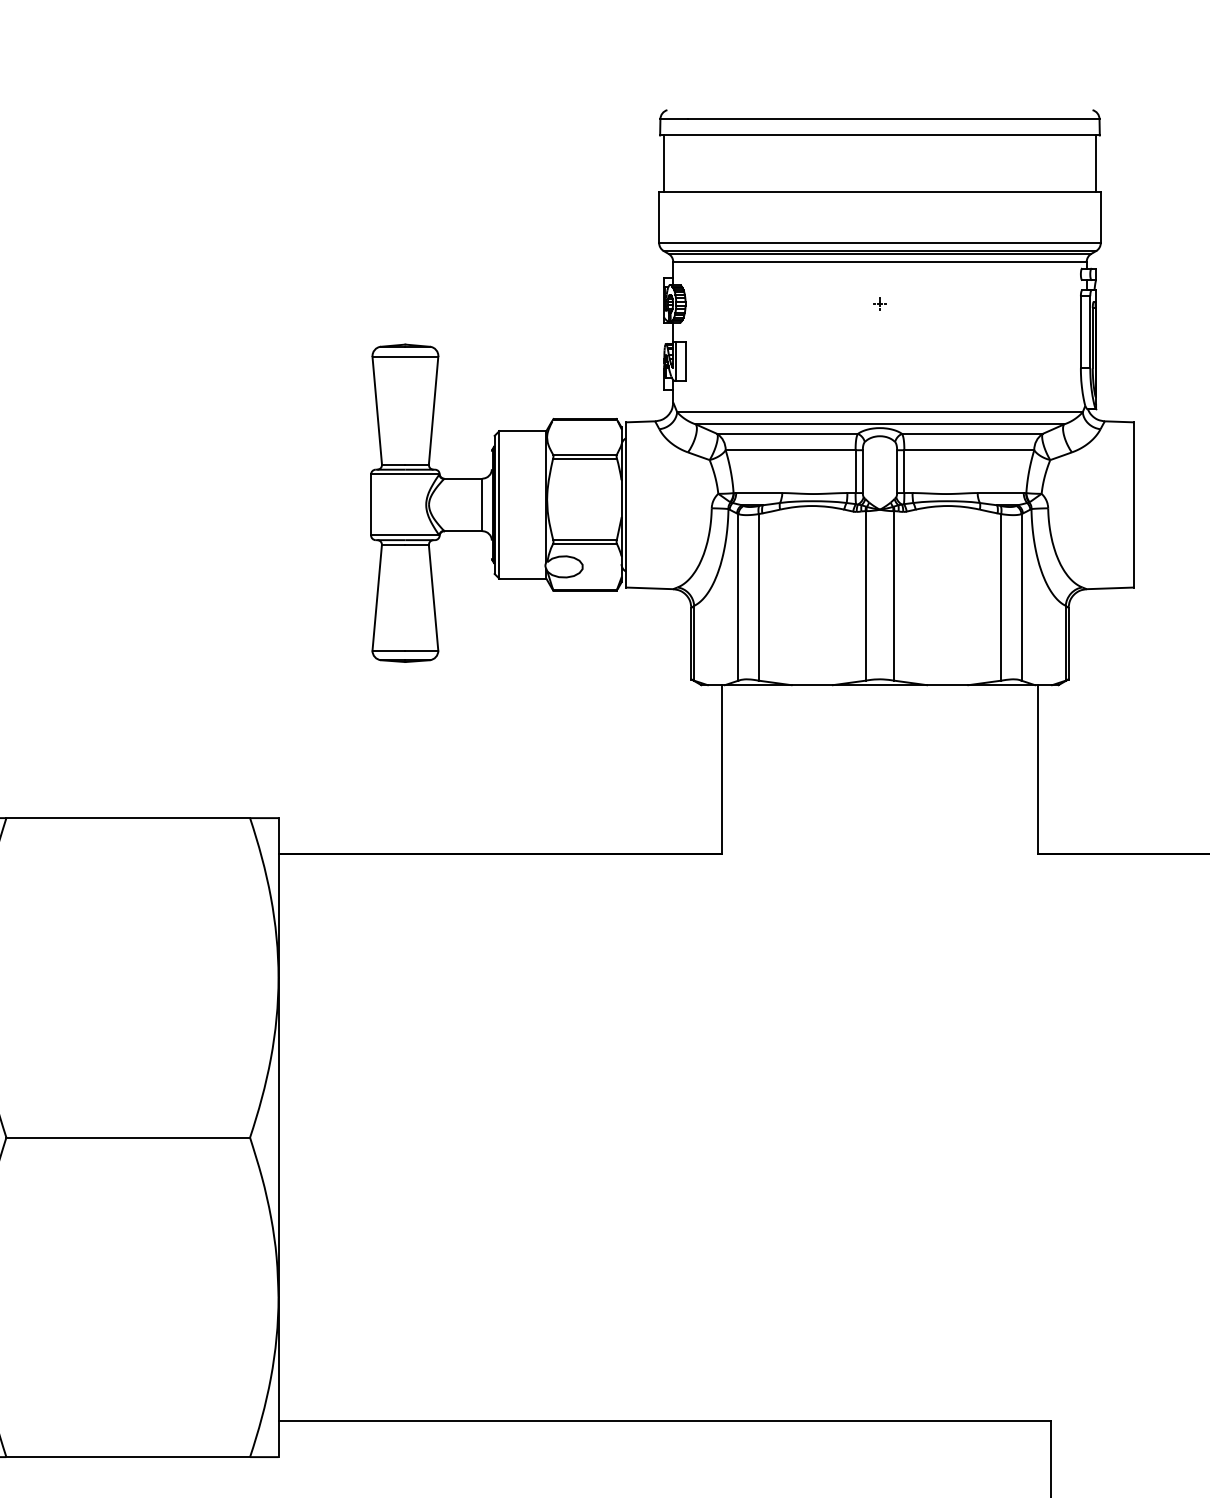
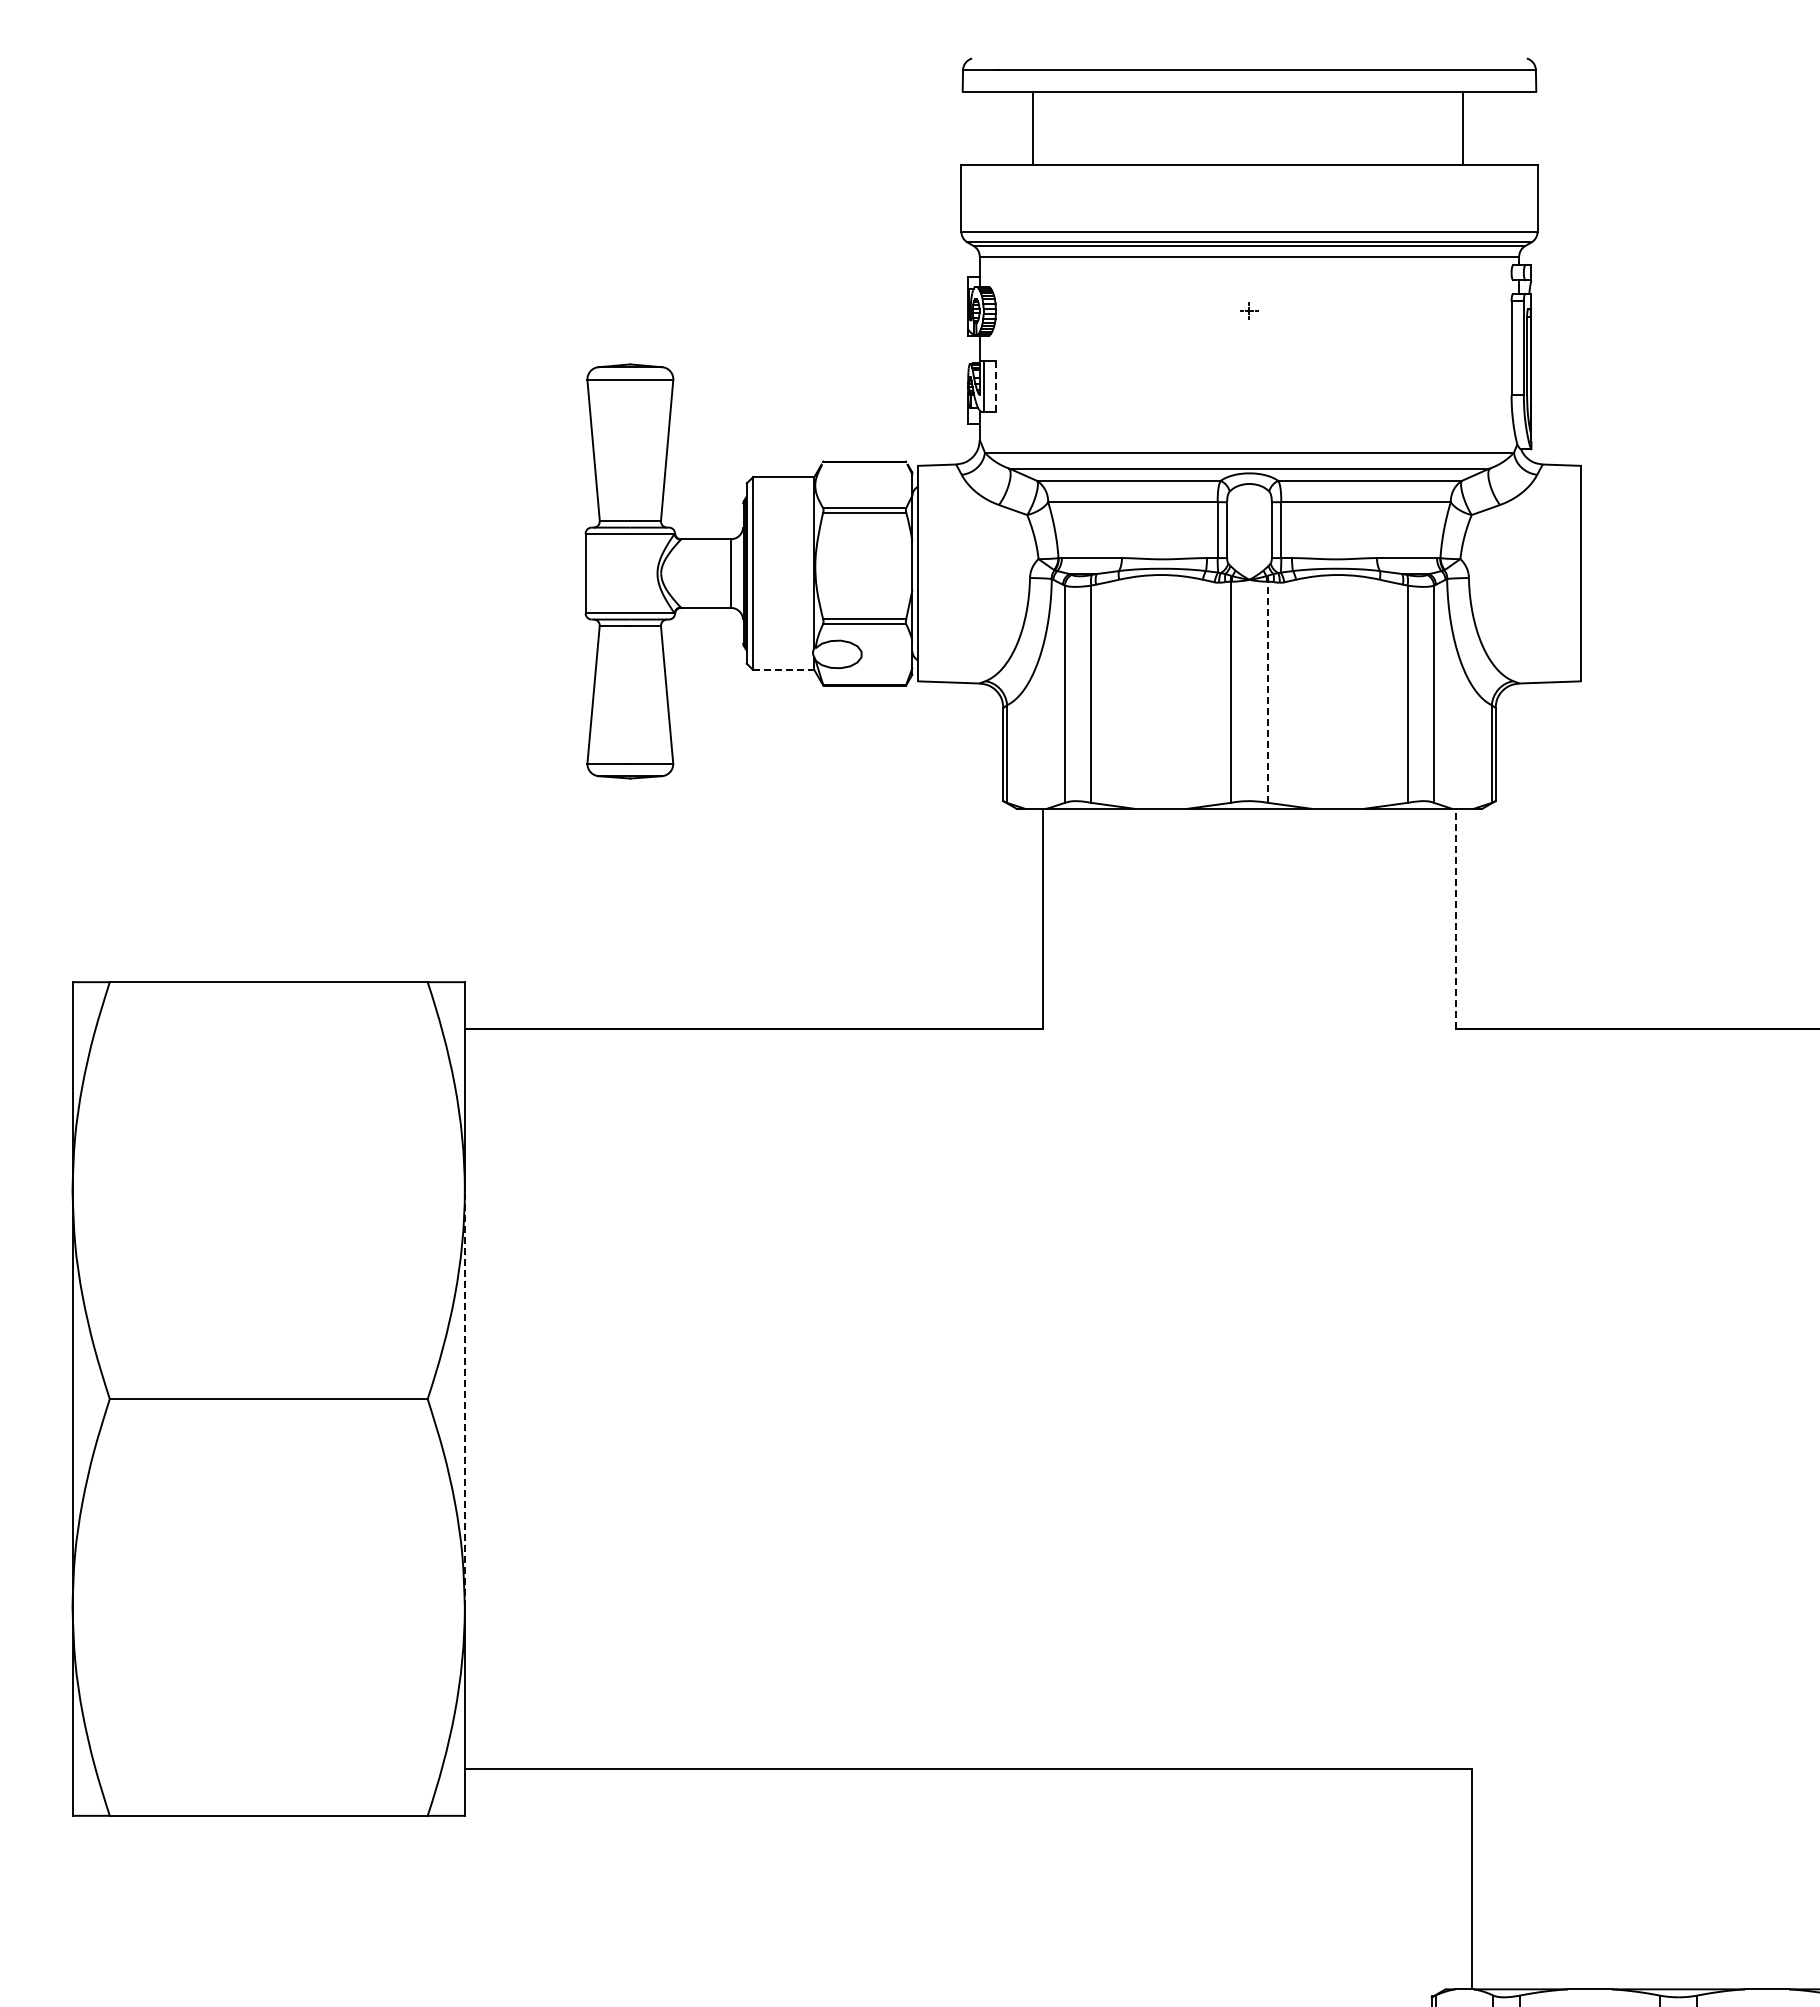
line: (663, 163) -> (1032, 128), moved
line: (1096, 163) -> (1463, 128), moved
line: (685, 361) -> (995, 386), solid -> dashed
line: (522, 578) -> (783, 669), solid -> dashed
line: (894, 596) -> (1268, 692), solid -> dashed
line: (1038, 769) -> (1456, 918), solid -> dashed
line: (278, 1137) -> (464, 1398), solid -> dashed

